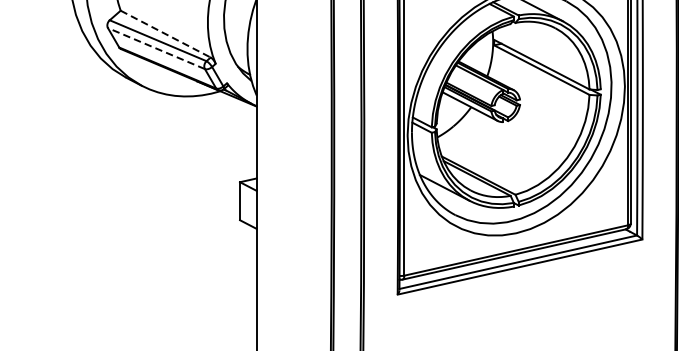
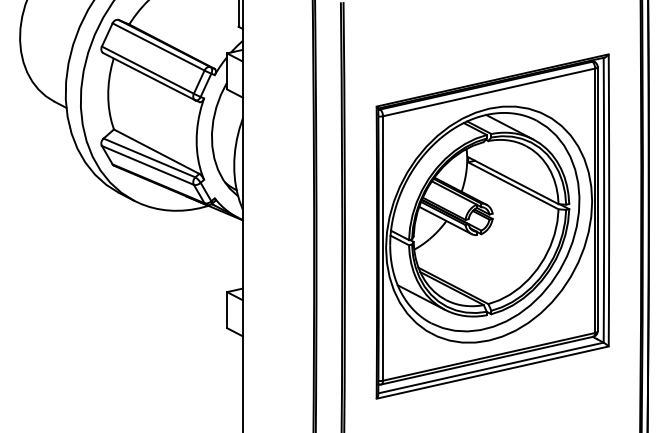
line: (166, 33) -> (157, 151), dashed -> solid
line: (156, 48) -> (147, 165), dashed -> solid

